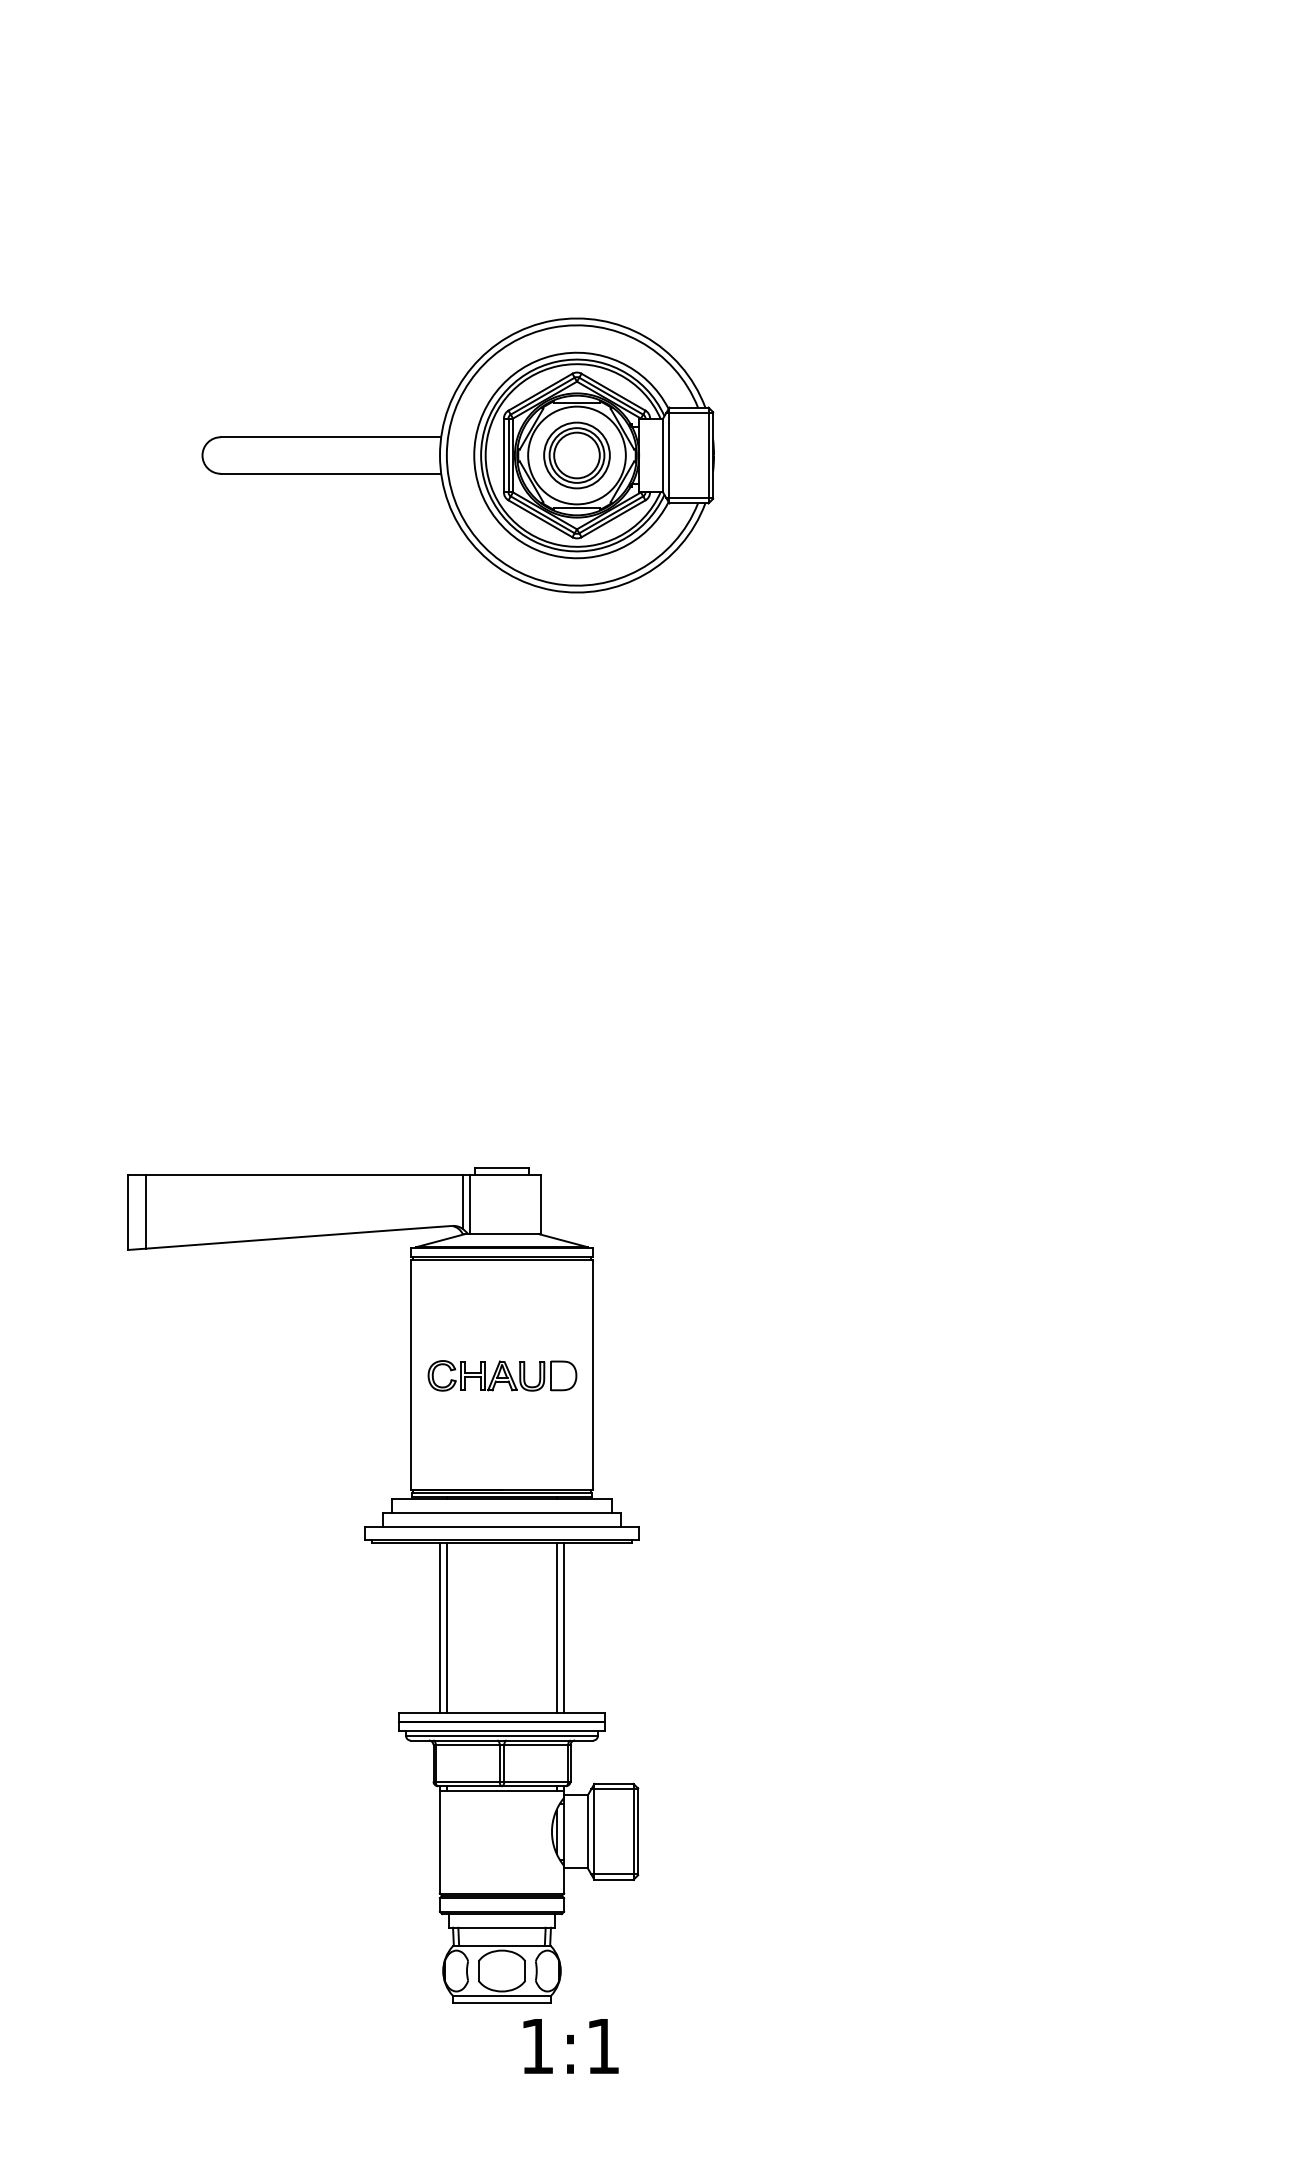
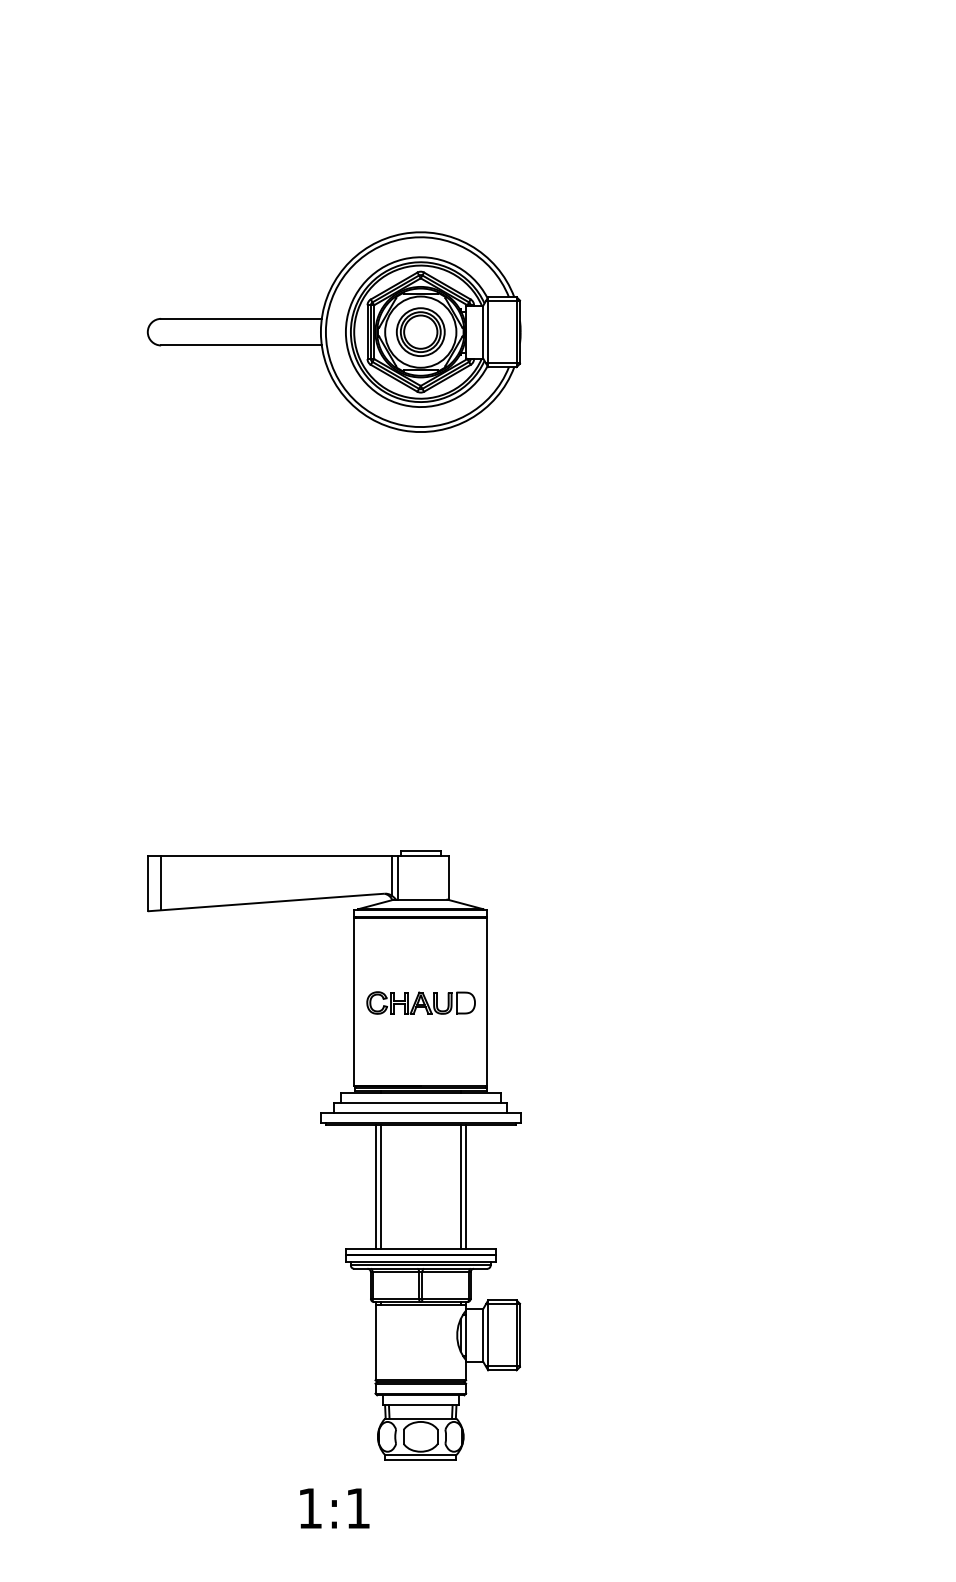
part: (383, 1543) -> (334, 1125), moved
text: (570, 2046) -> (334, 1508), moved

